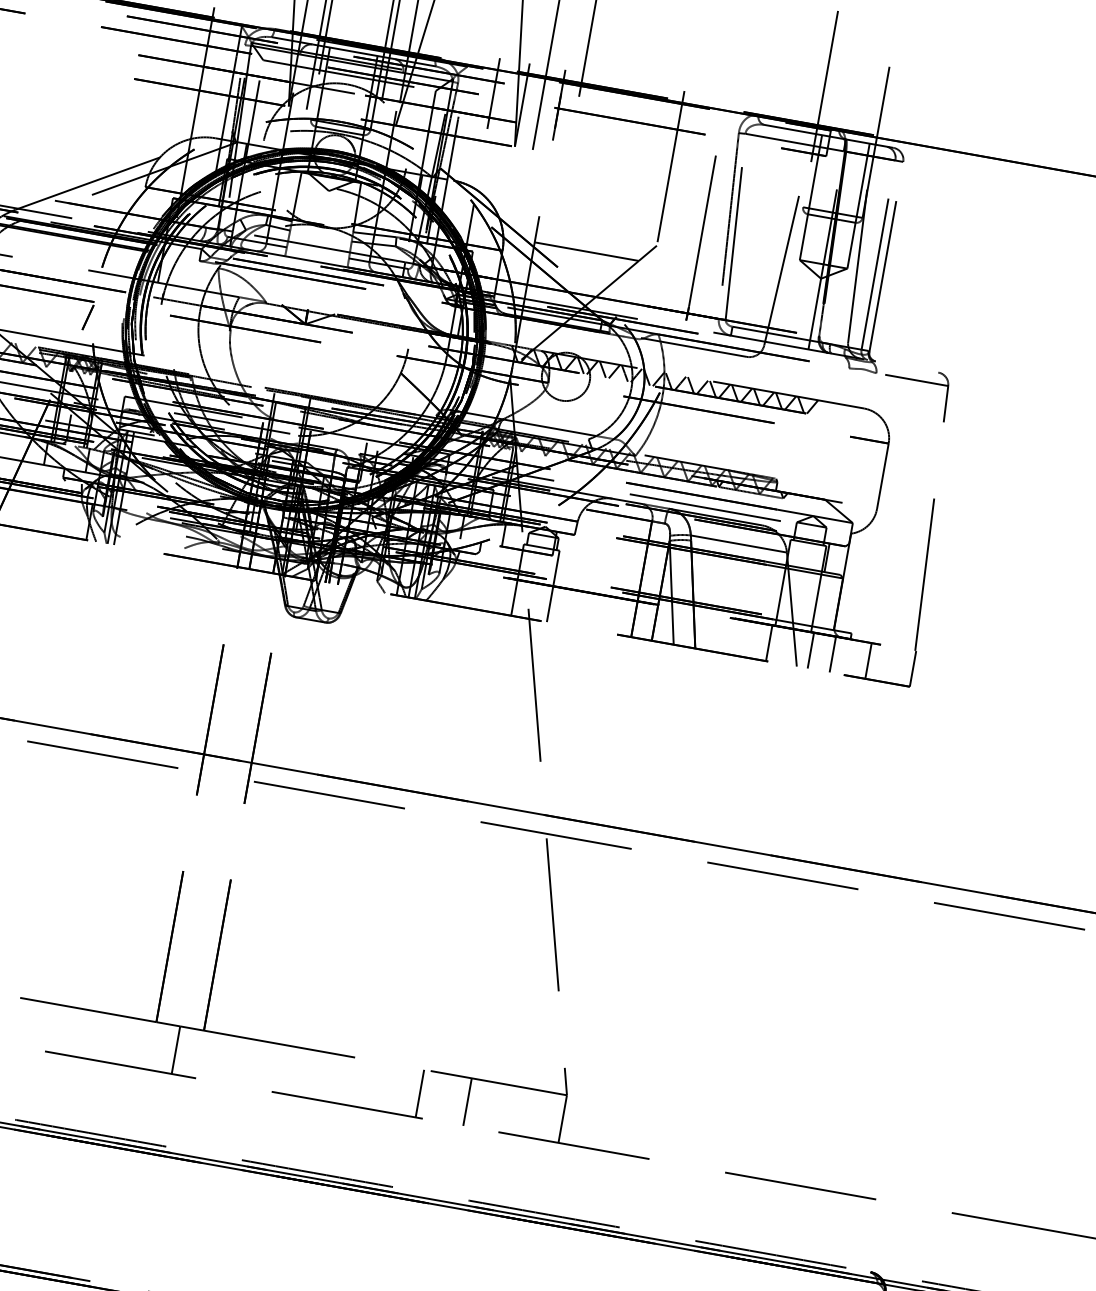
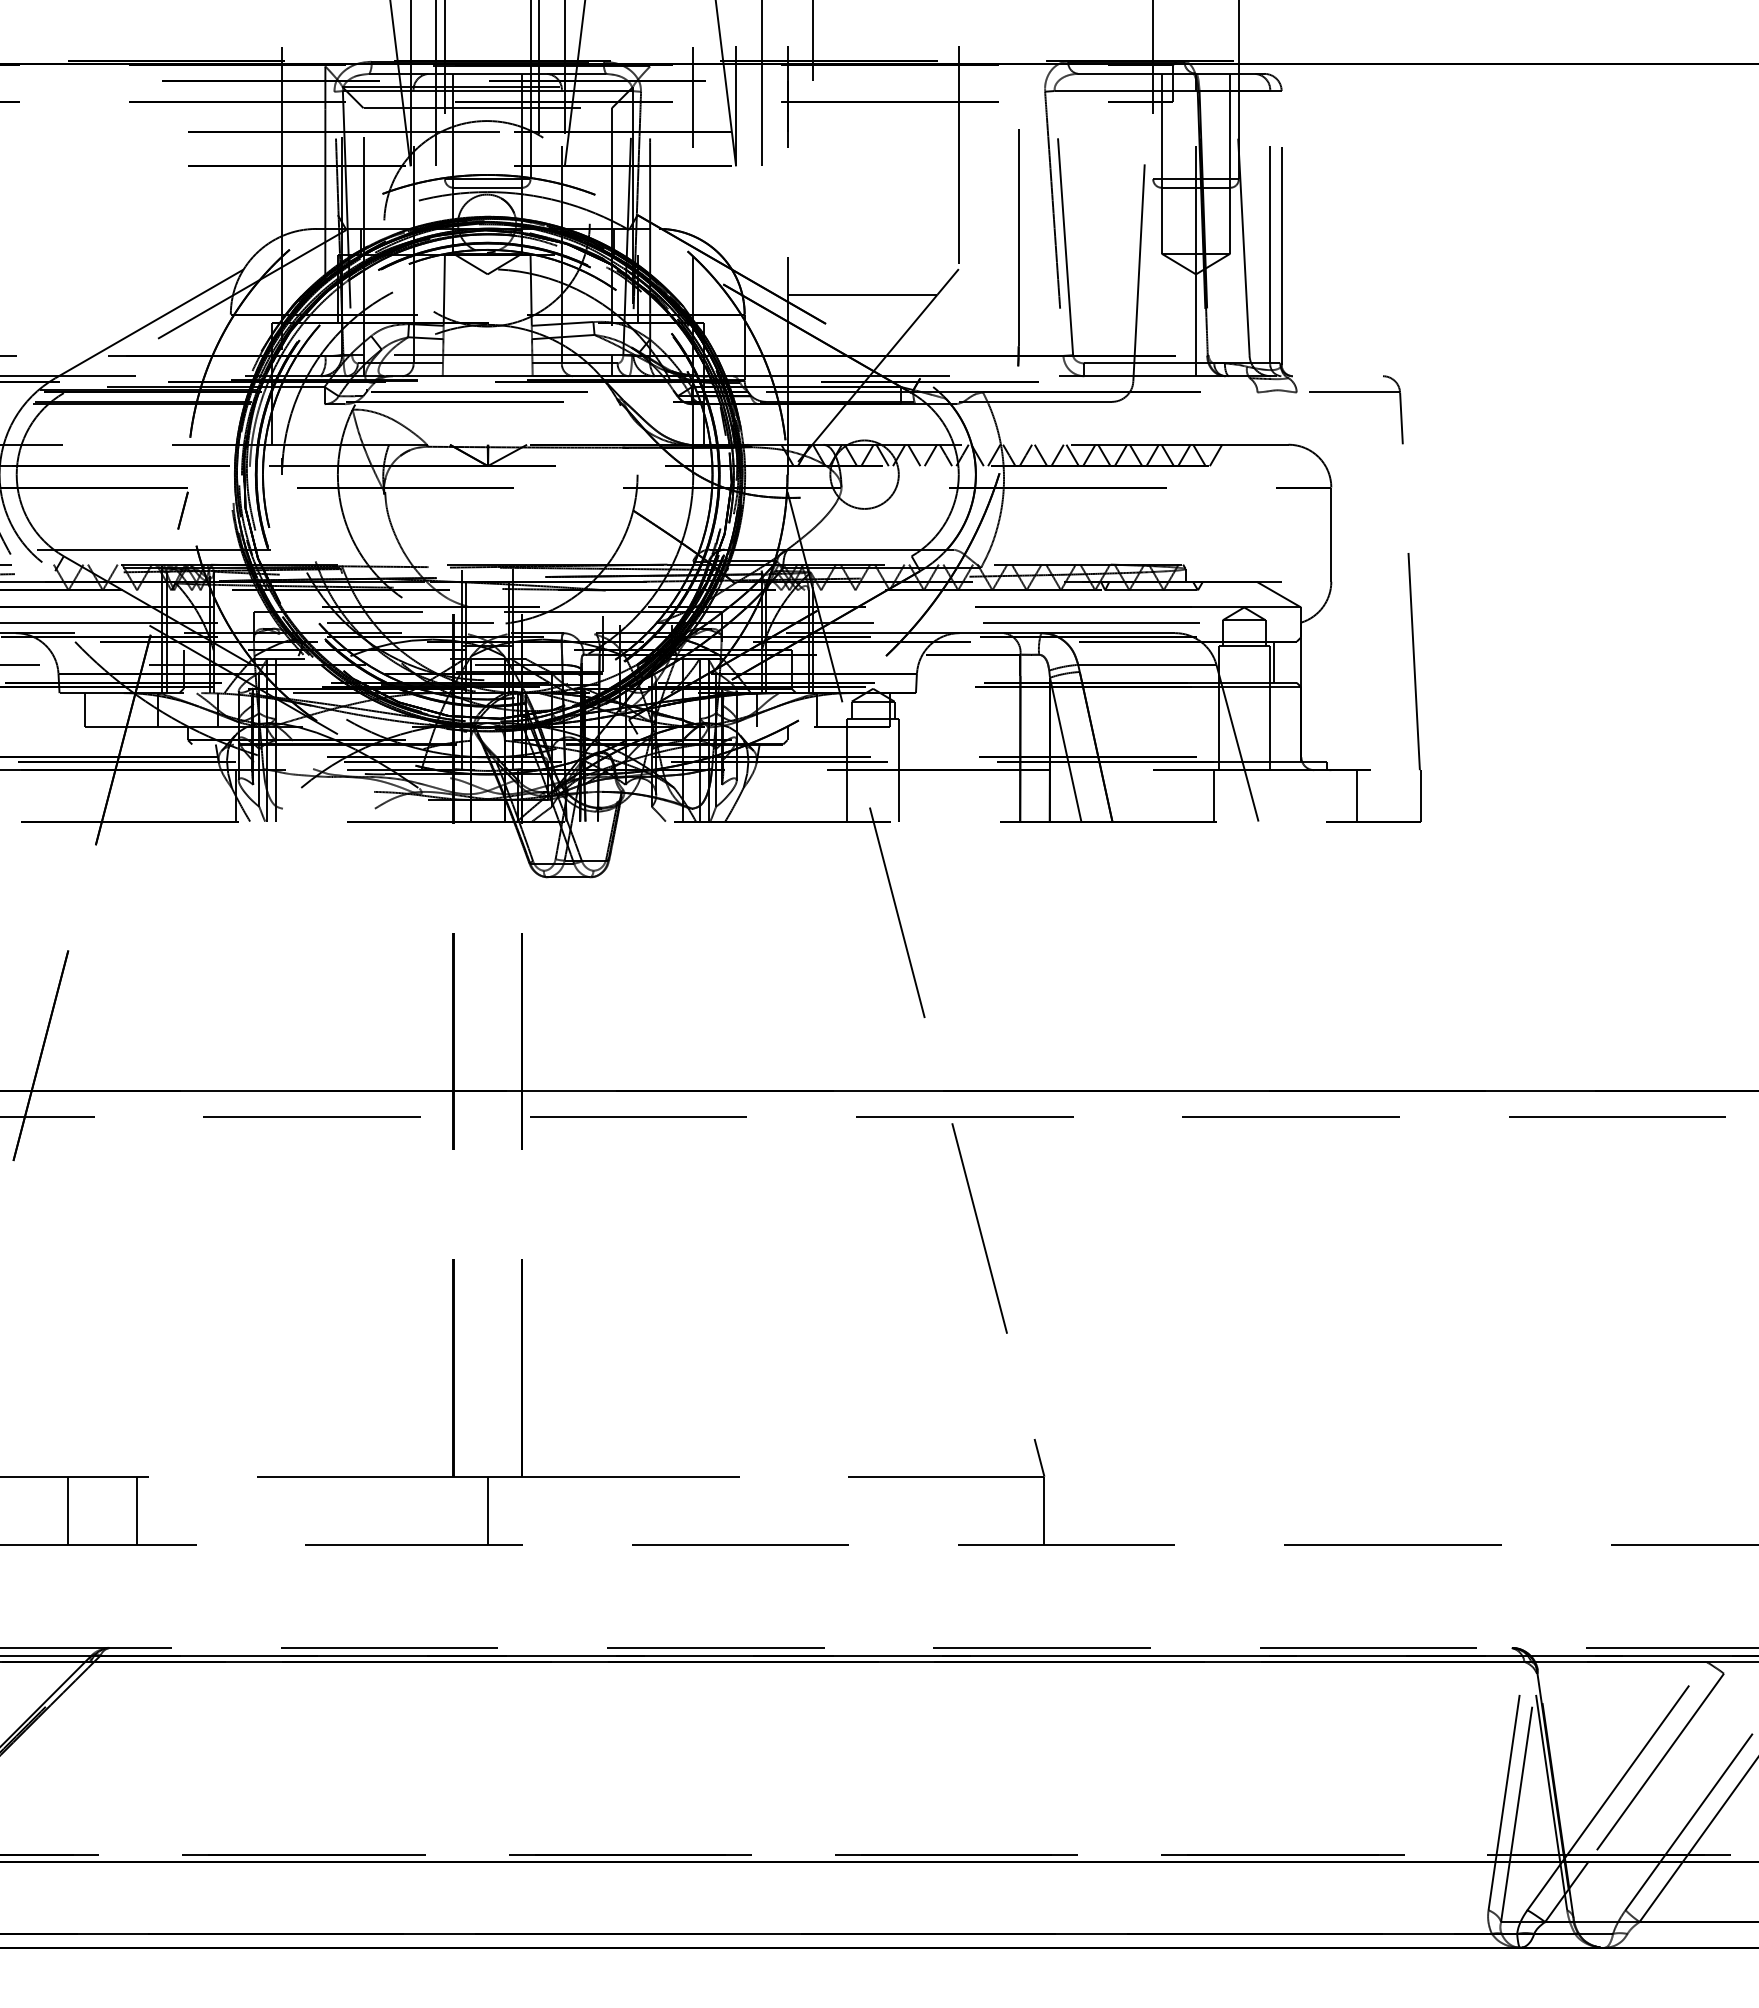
line: (811, 650) -> (1274, 795), removed
line: (832, 654) -> (1305, 795), removed
line: (419, 1093) -> (838, 1510), removed
line: (467, 1101) -> (907, 1510), removed

